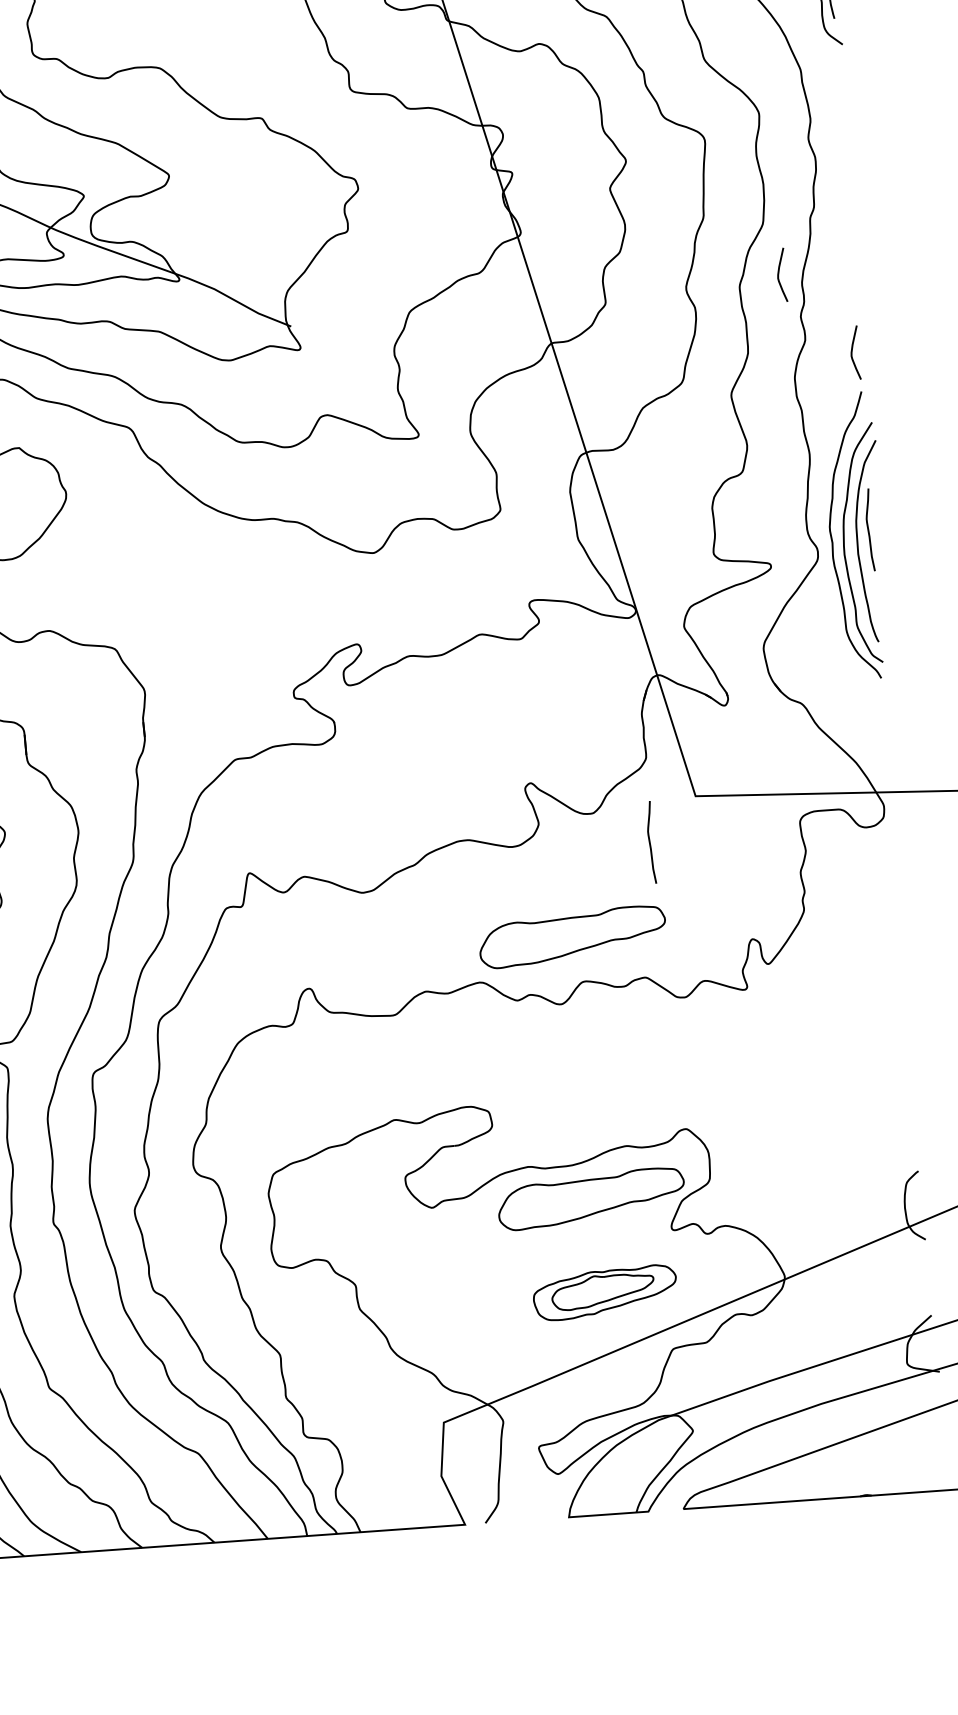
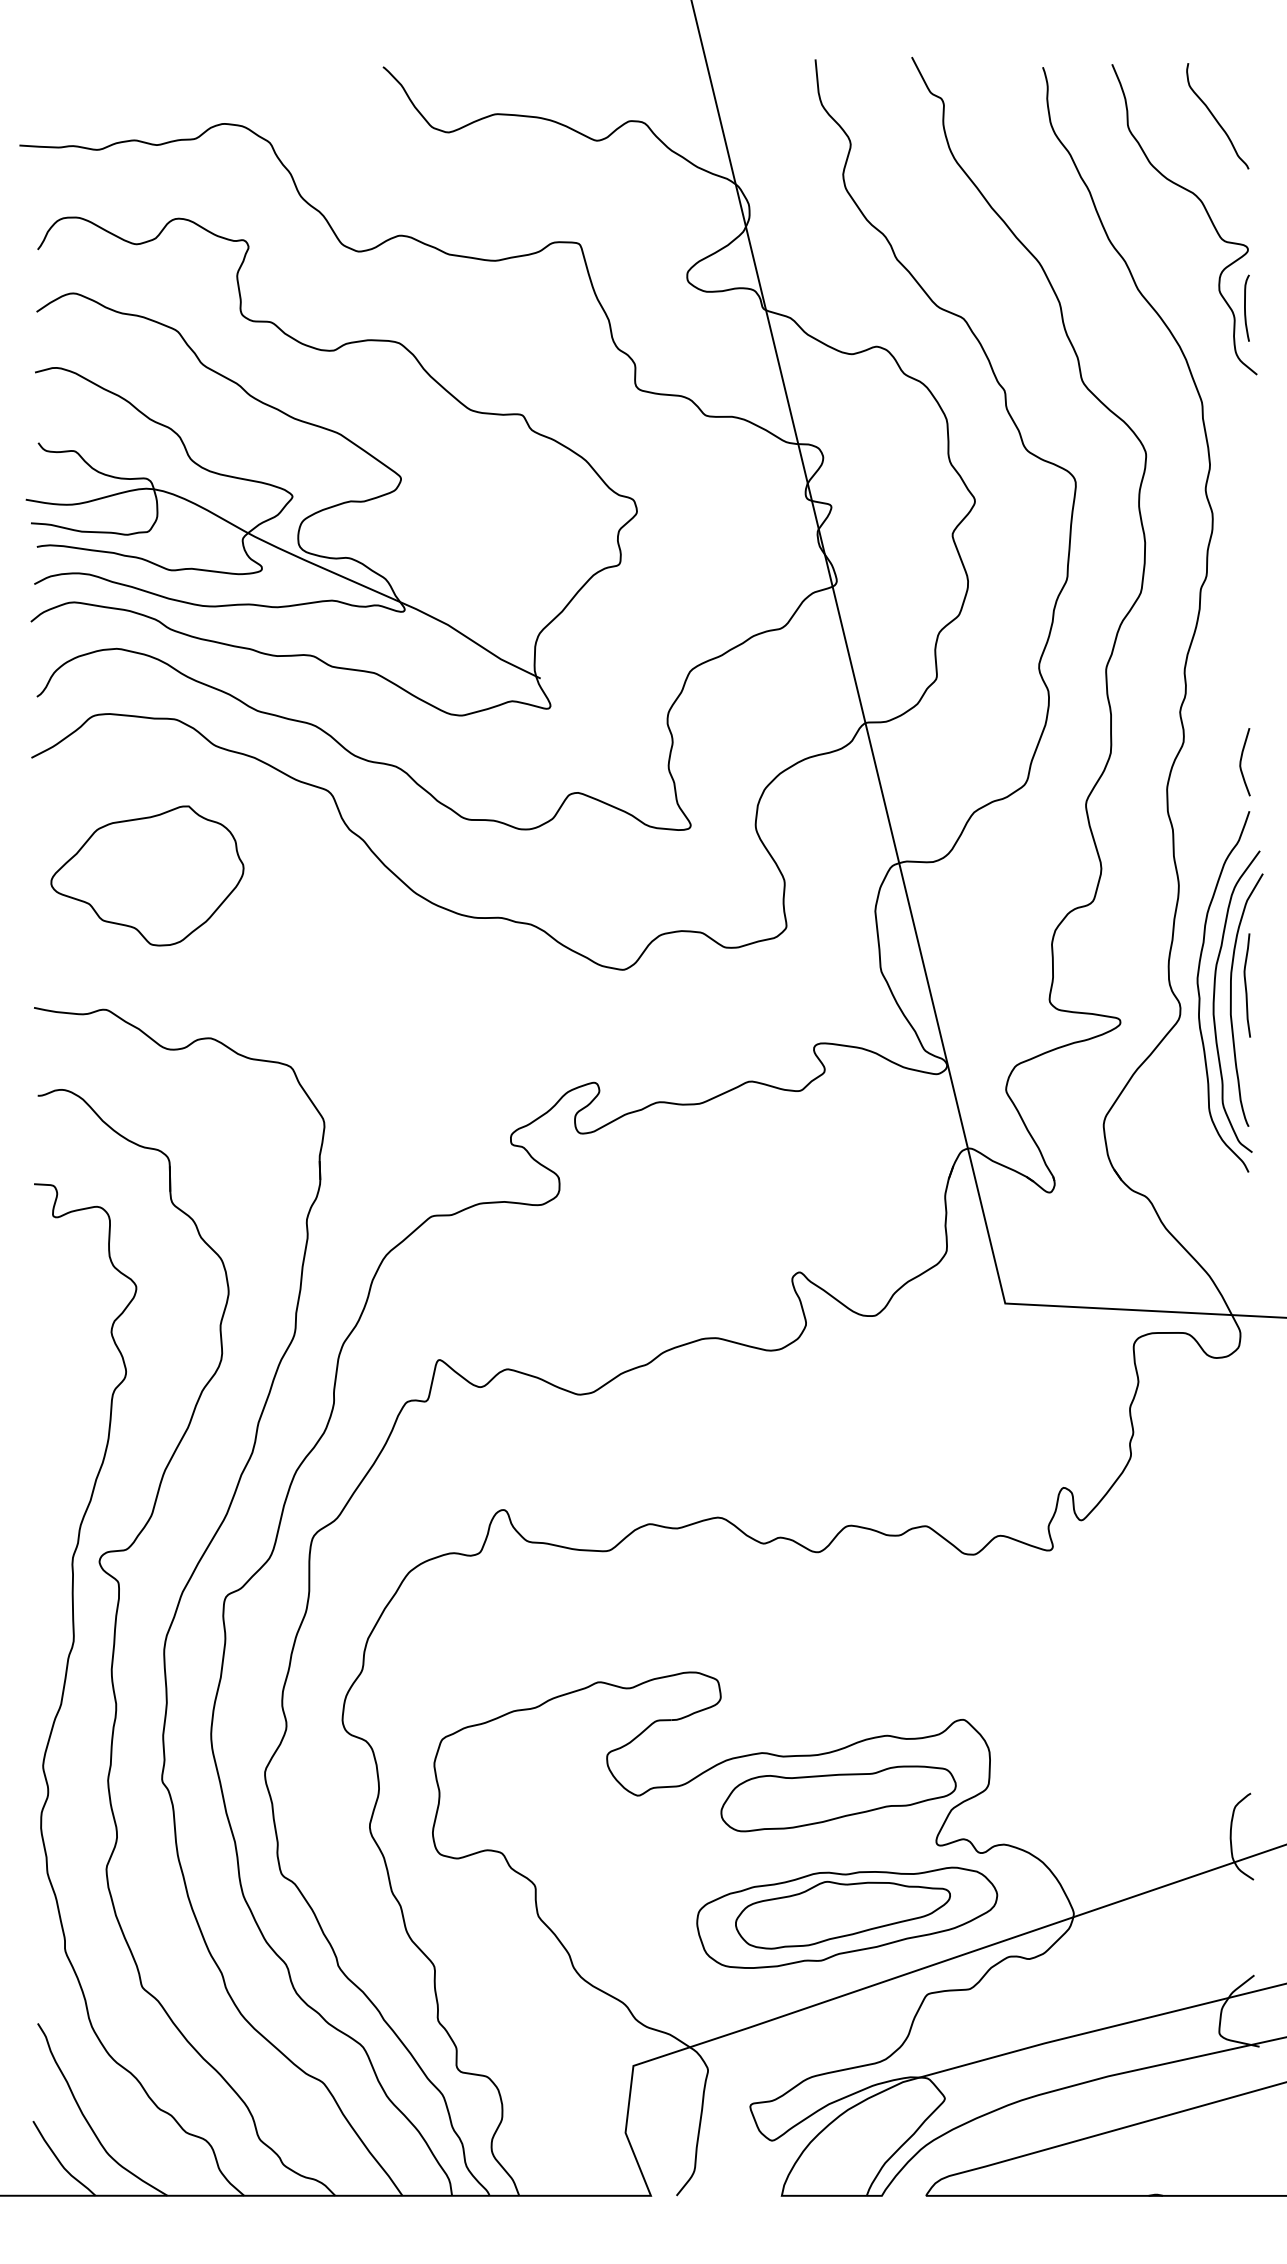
curve: (778, 275) -> (1156, 658), removed
curve: (650, 842) -> (944, 1357), removed
part: (572, 936) -> (838, 1468), removed
part: (605, 1292) -> (847, 1917), size x1.67

